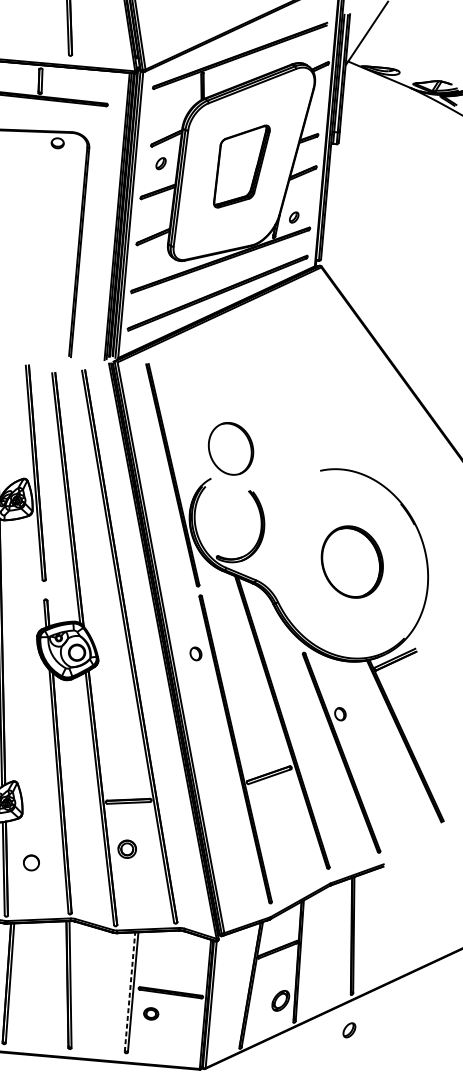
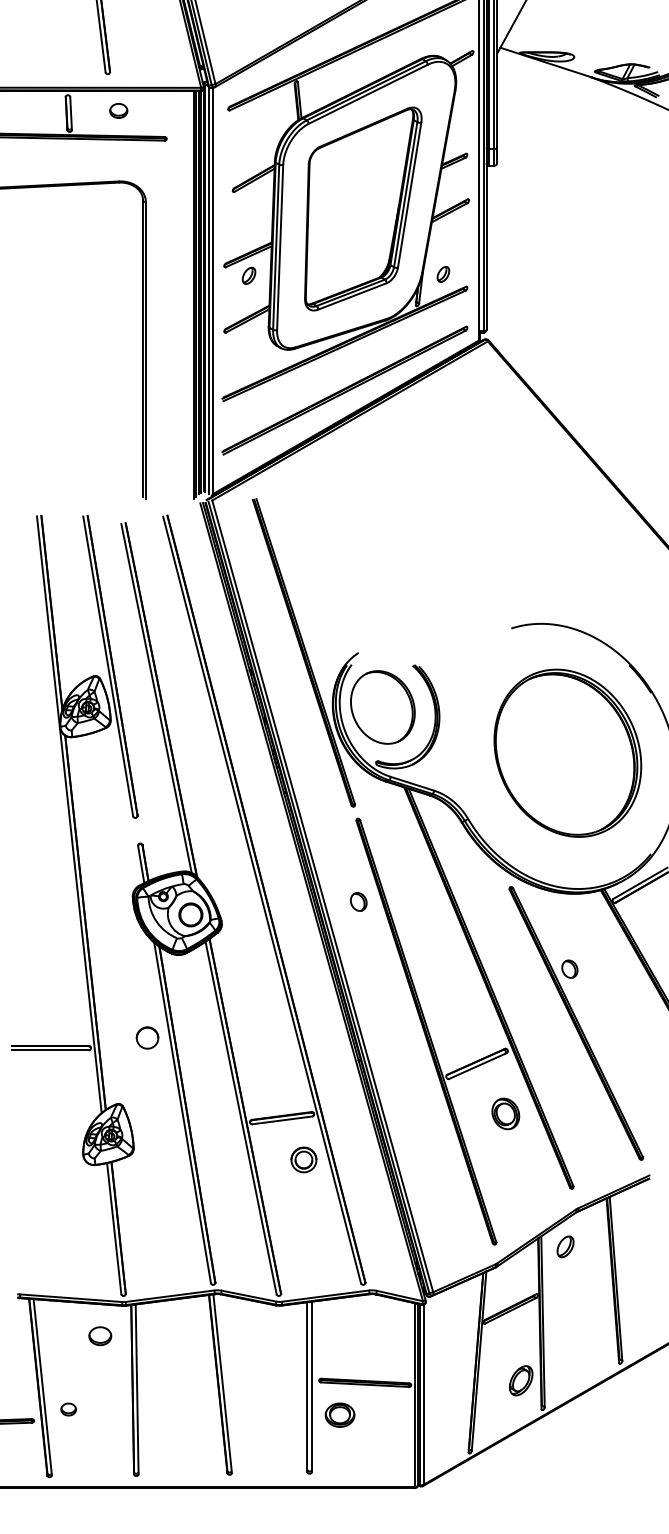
part: (57, 142) -> (118, 110), moved
part: (160, 163) -> (248, 275), moved
part: (242, 166) -> (363, 208), size x1.67
part: (230, 448) -> (382, 707), moved
part: (352, 561) -> (567, 752), size x1.67
part: (286, 811) -> (505, 1113), added
part: (126, 848) -> (303, 1159), moved
part: (31, 862) -> (147, 1037), moved
line: (130, 992) -> (307, 1387), dashed -> solid
part: (150, 1013) -> (339, 1414), size x1.43
part: (349, 1030) -> (565, 1246), moved

